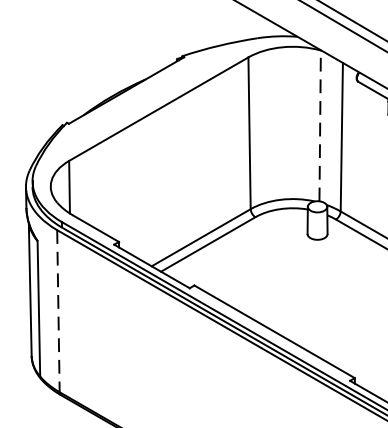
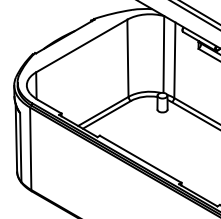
line: (319, 125) -> (163, 54), dashed -> solid
line: (57, 312) -> (30, 149), dashed -> solid

